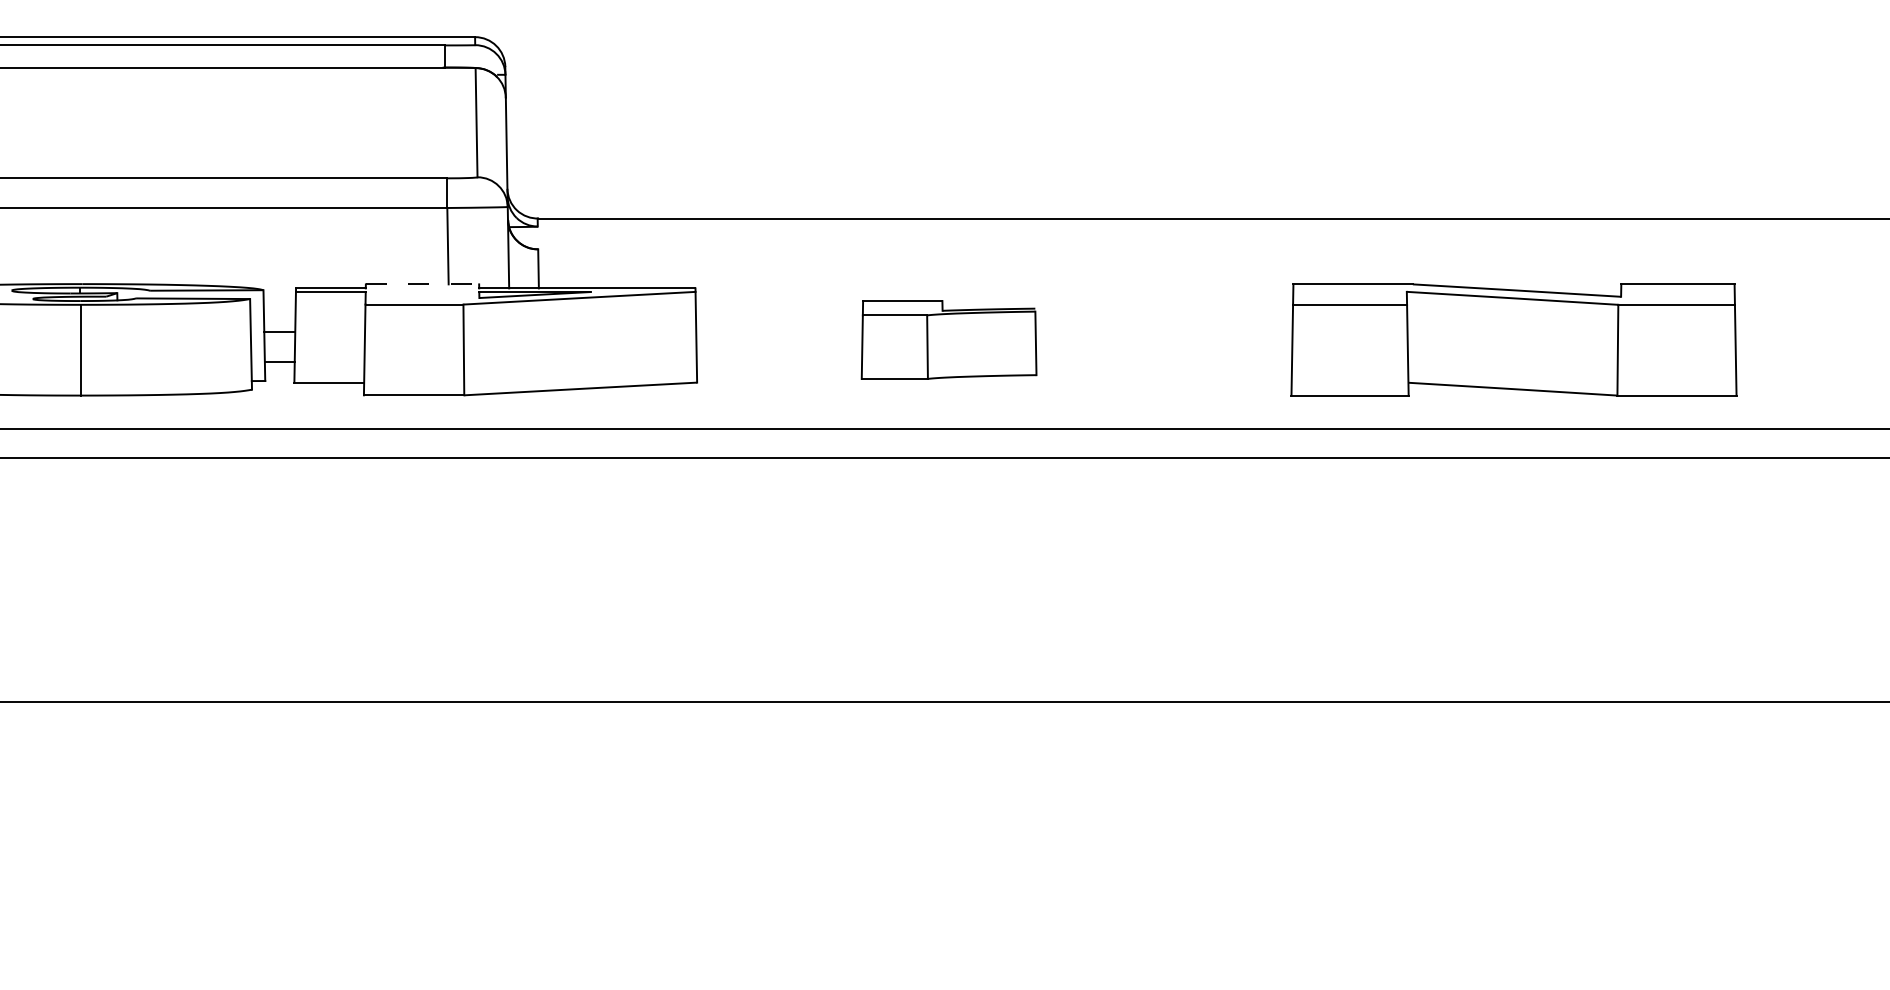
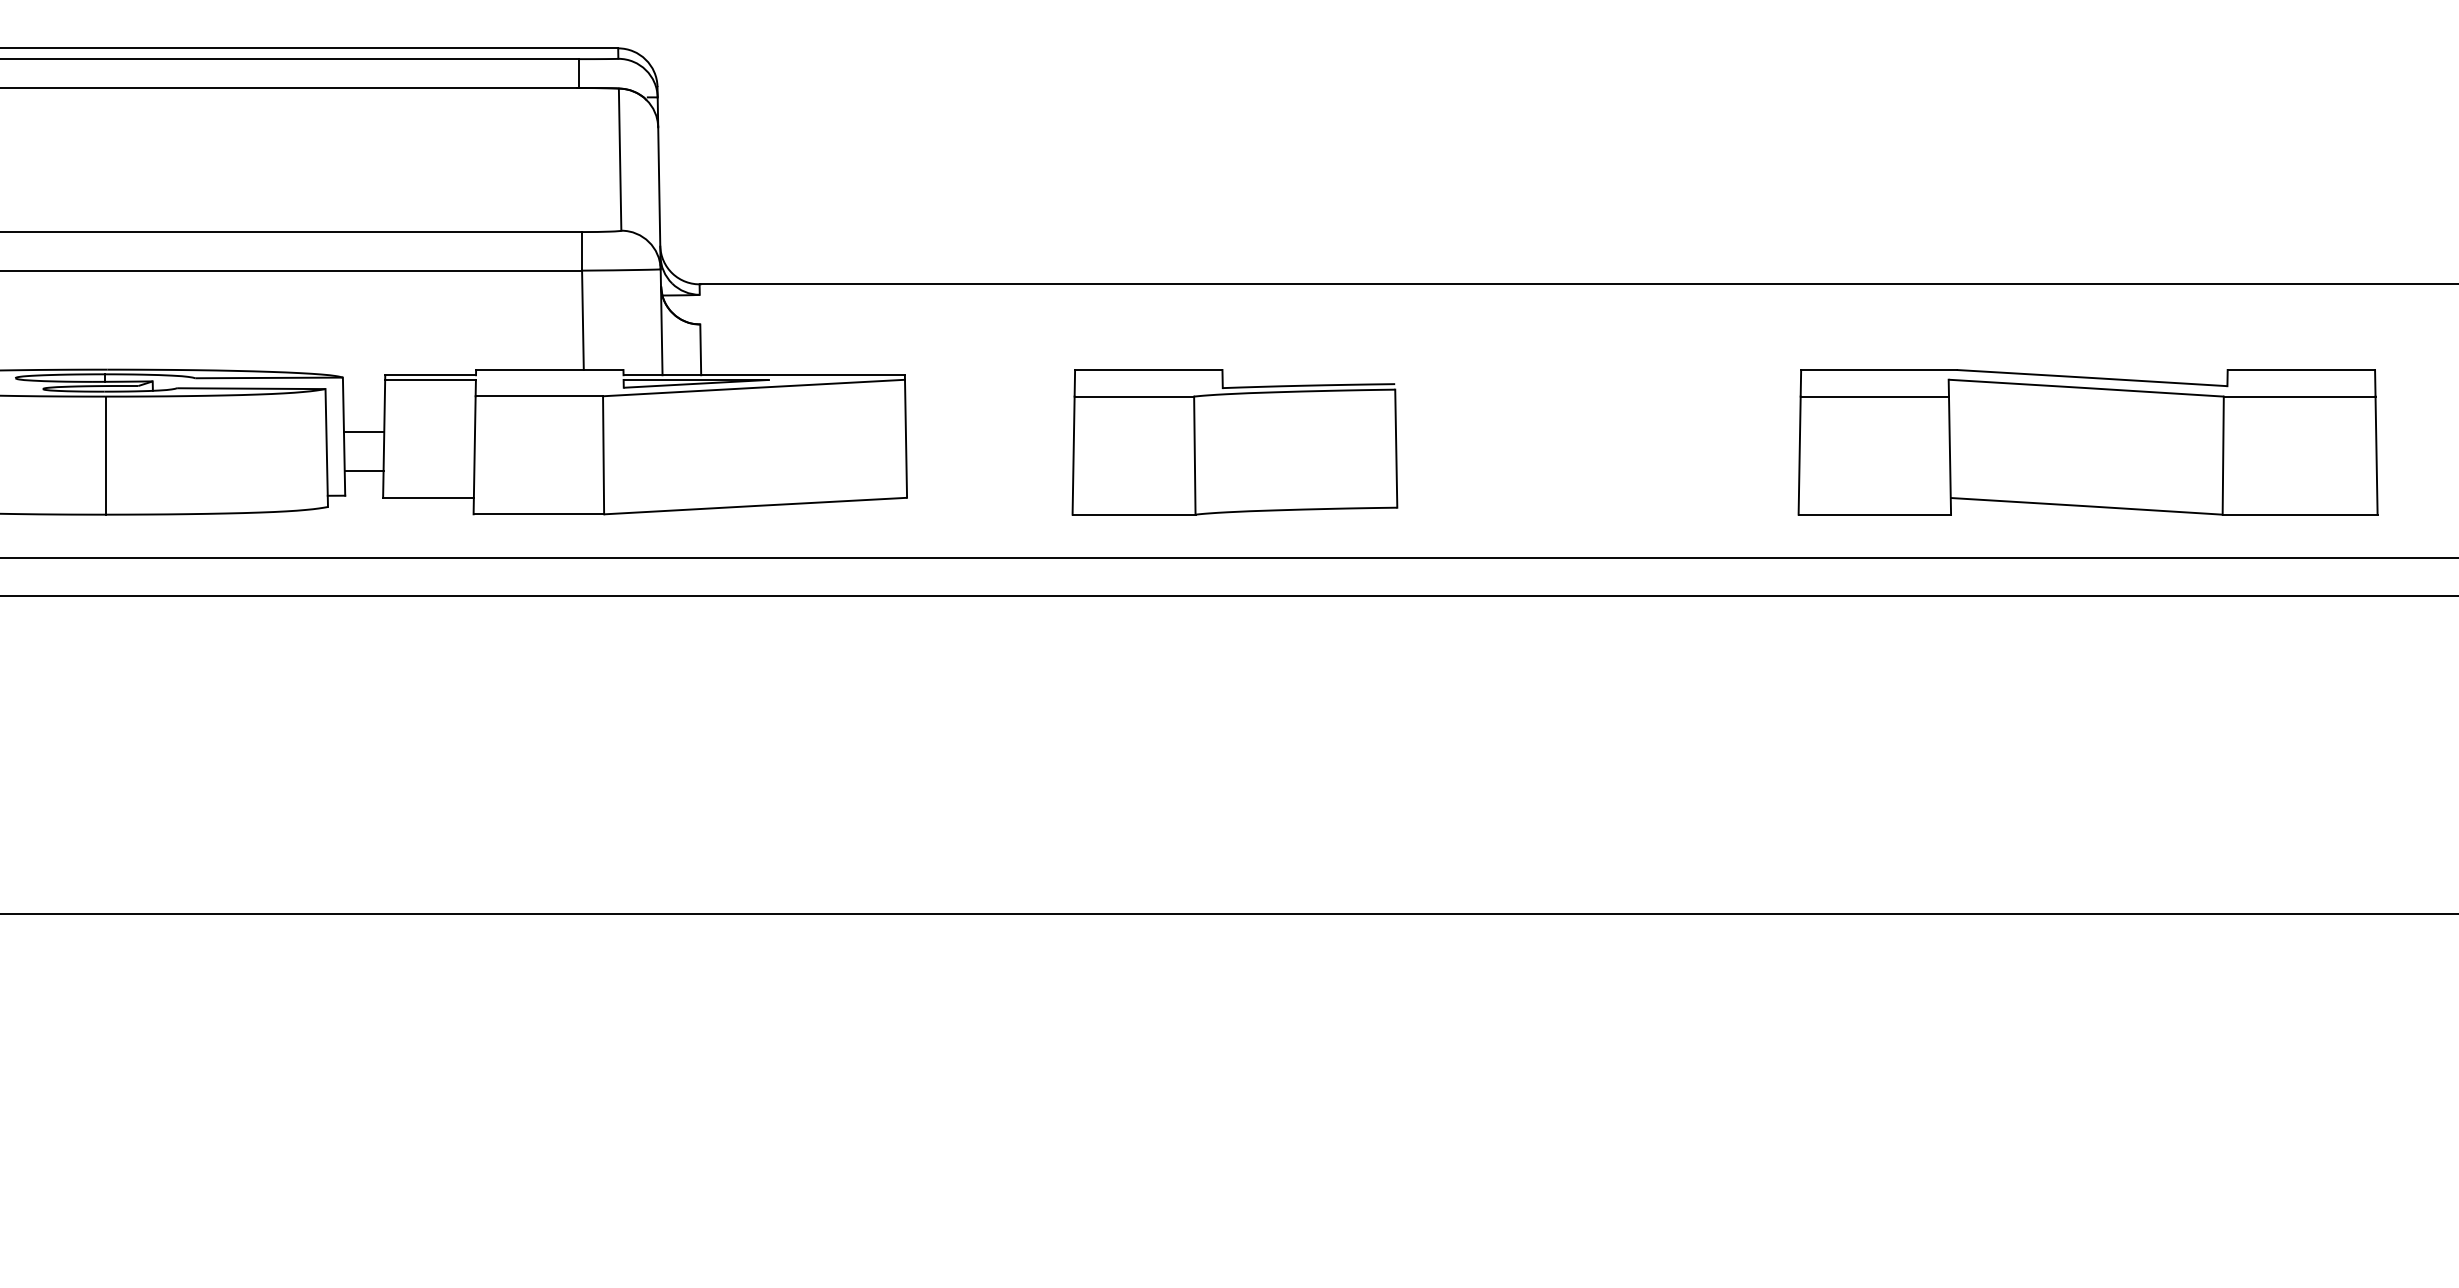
line: (422, 284) -> (549, 370), dashed -> solid
part: (948, 339) -> (1234, 441), size x1.43
part: (1513, 339) -> (2087, 441), moved

